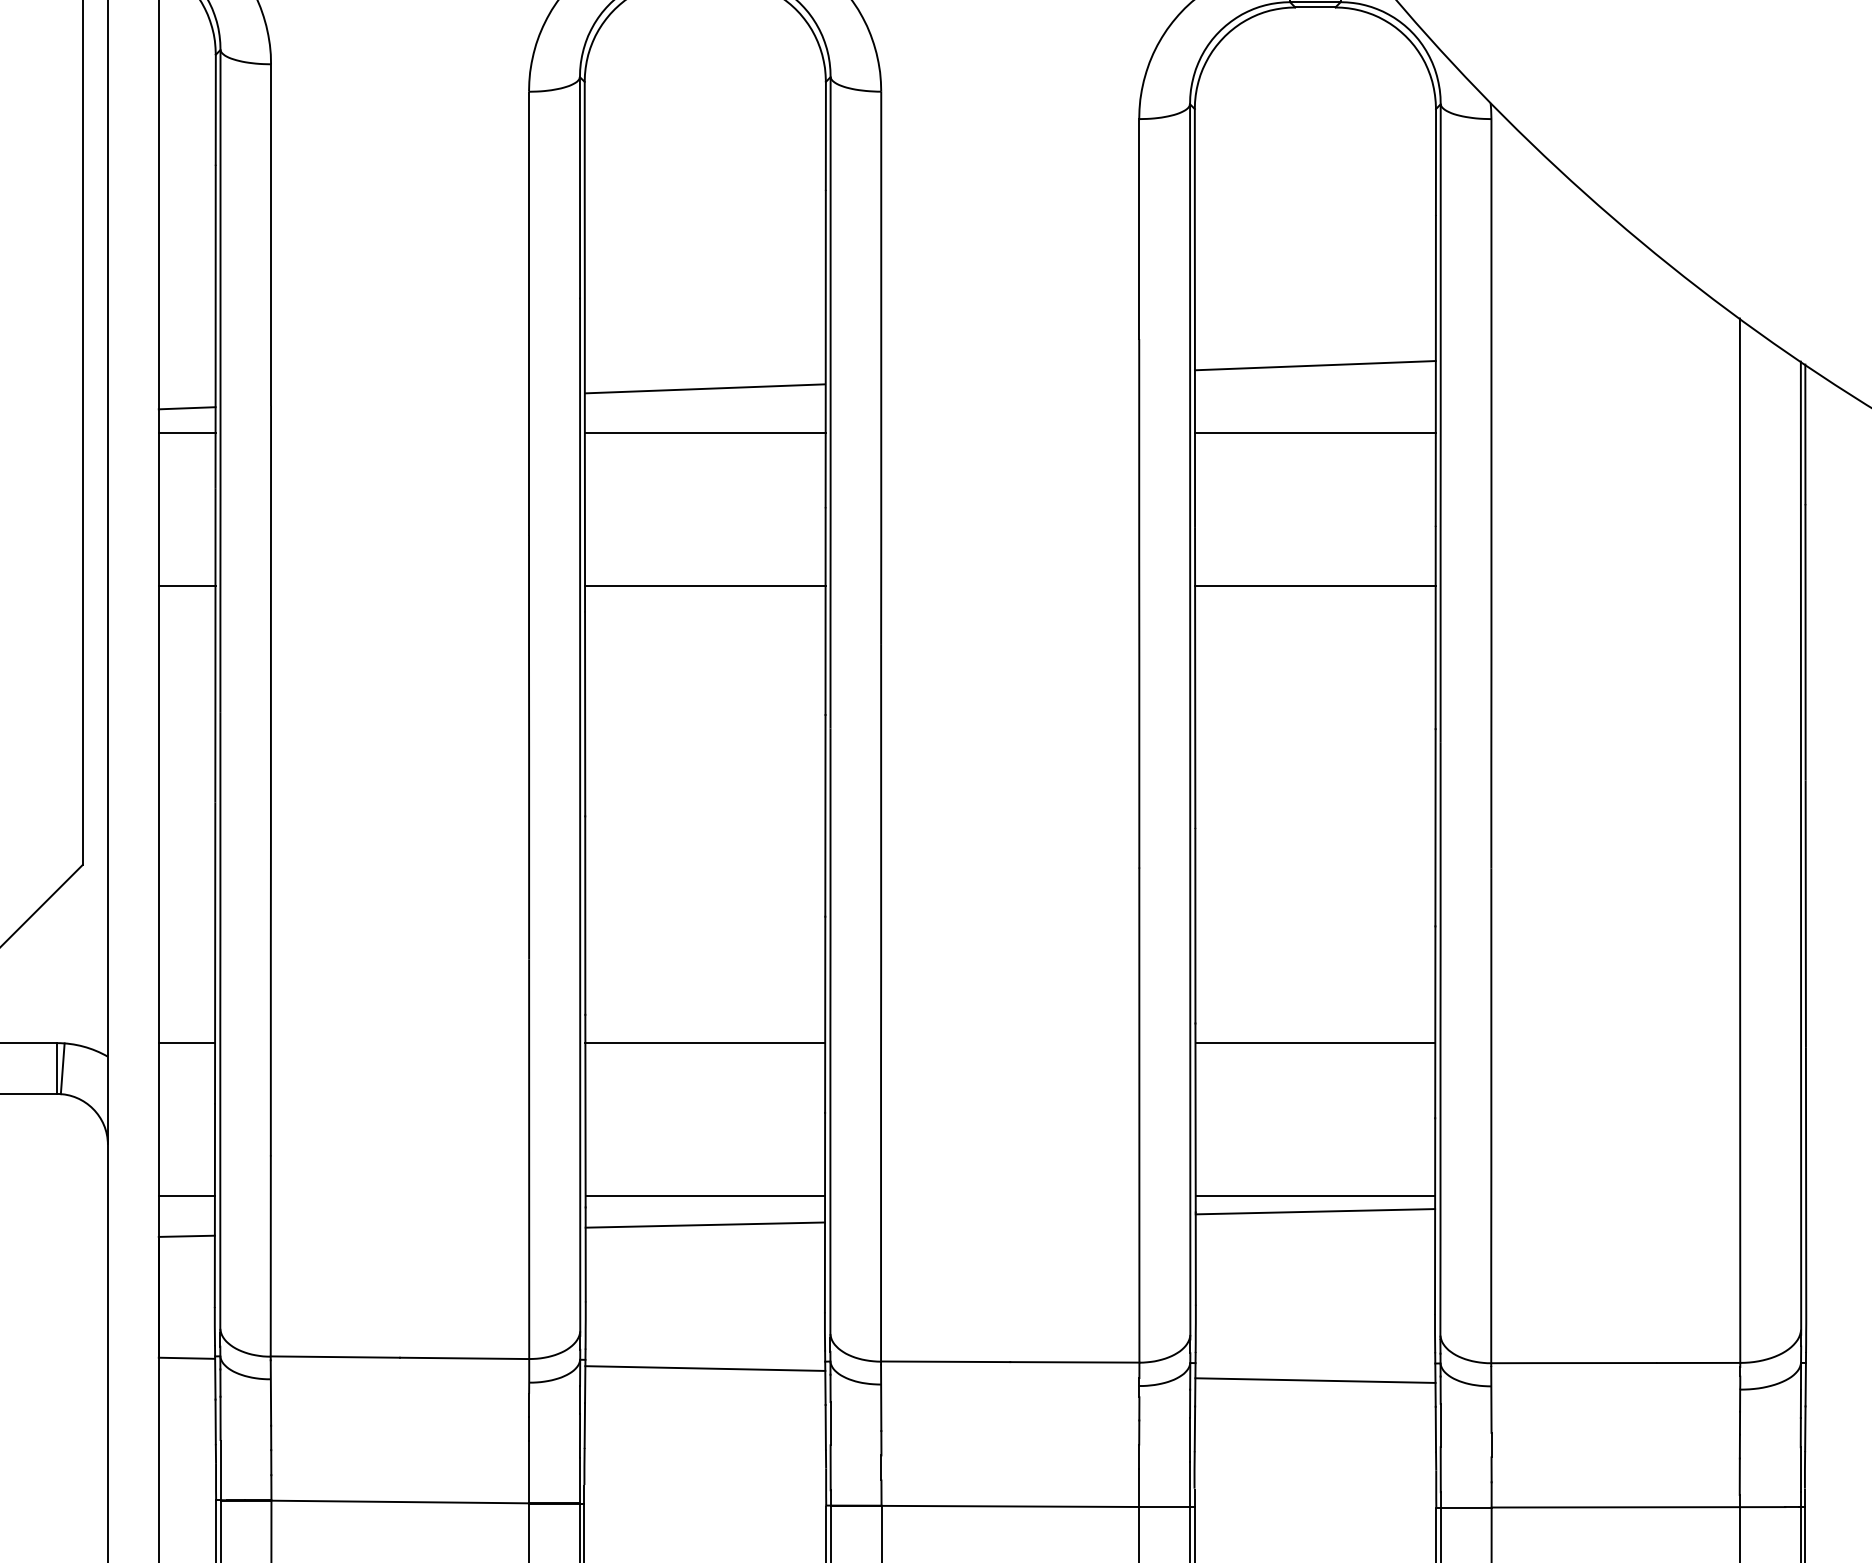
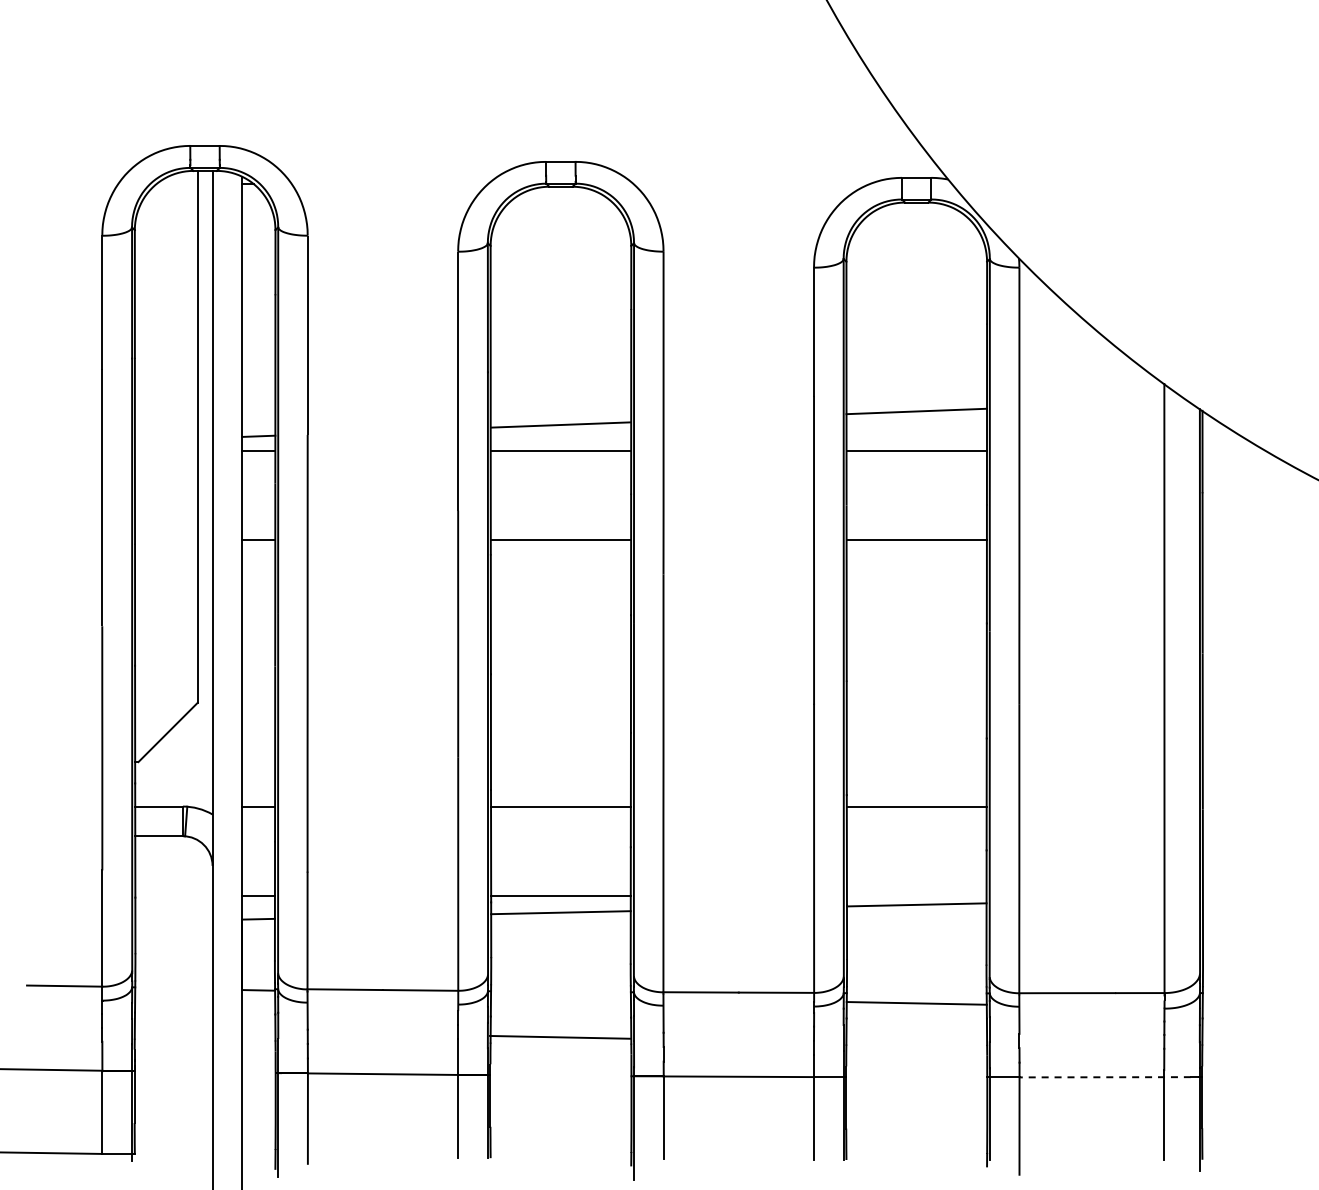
line: (1314, 1195) -> (916, 895), removed
line: (704, 1367) -> (559, 1036), moved
line: (1639, 1507) -> (1105, 1077), solid -> dashed

